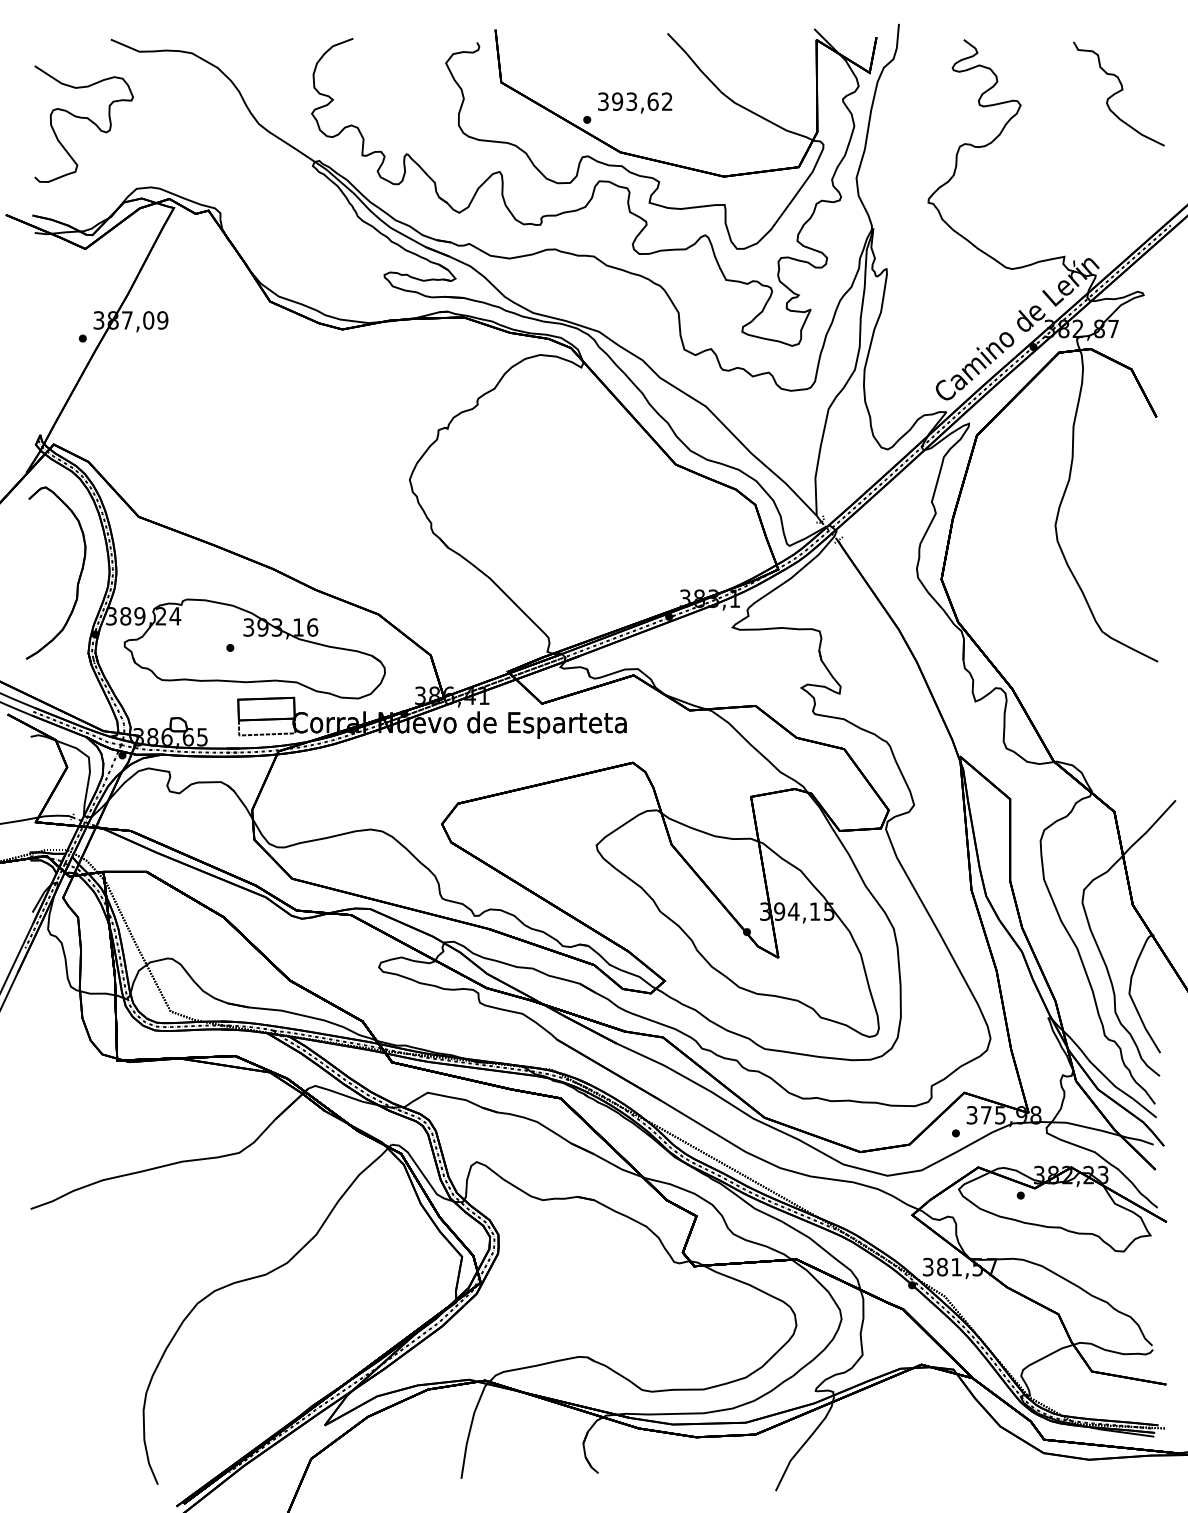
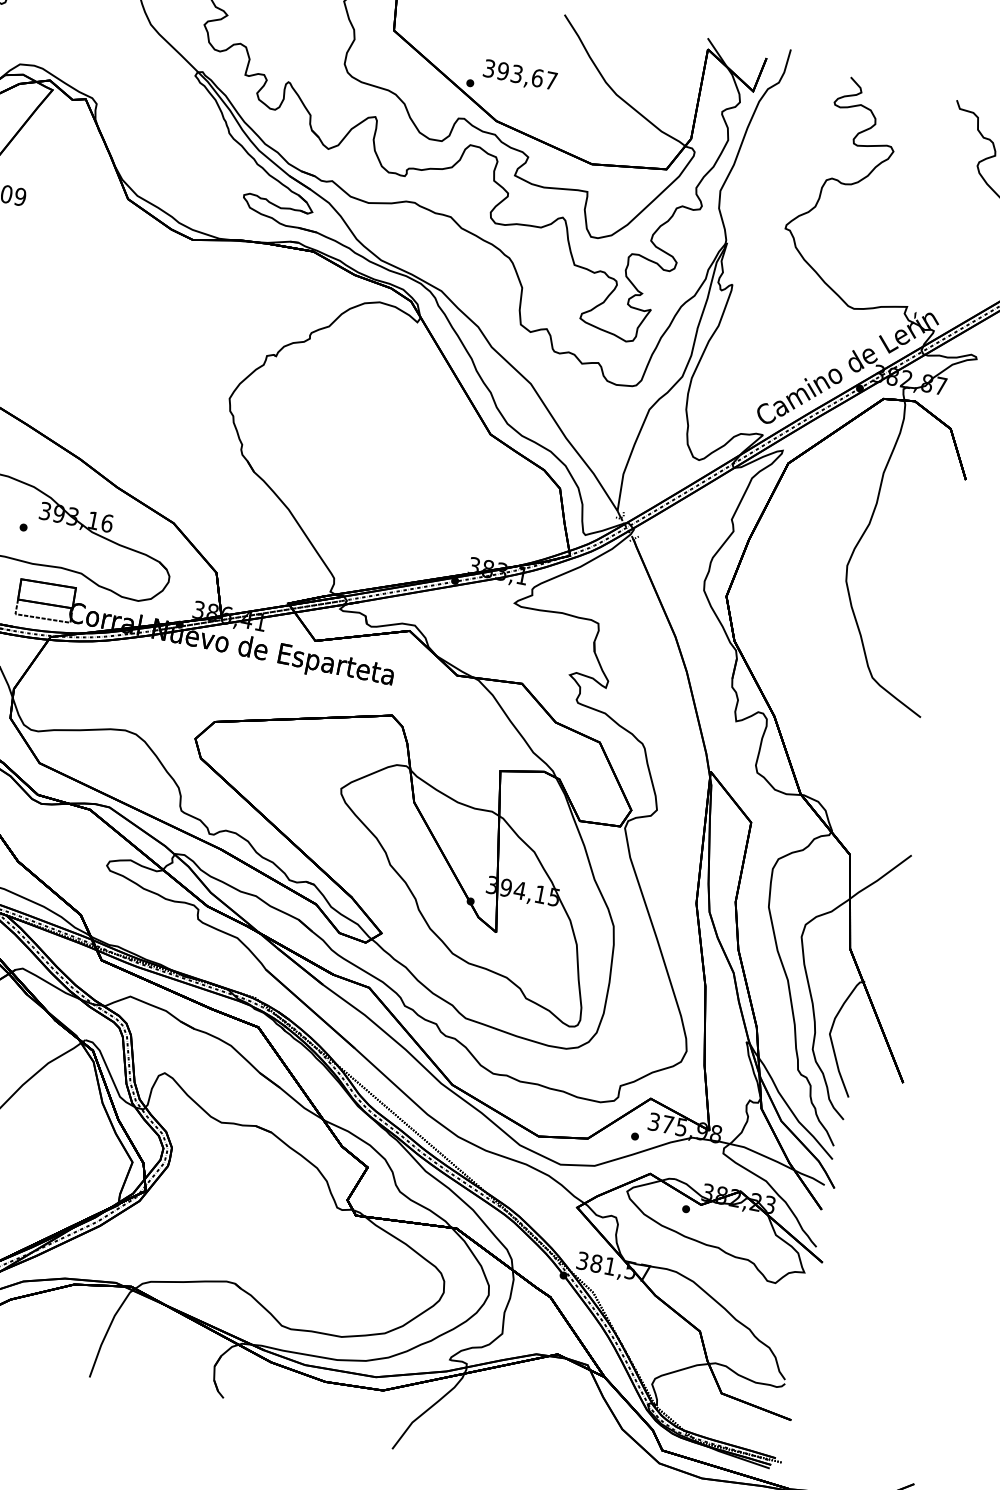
text: (666, 101) -> (550, 80), 393,62 -> 393,67

